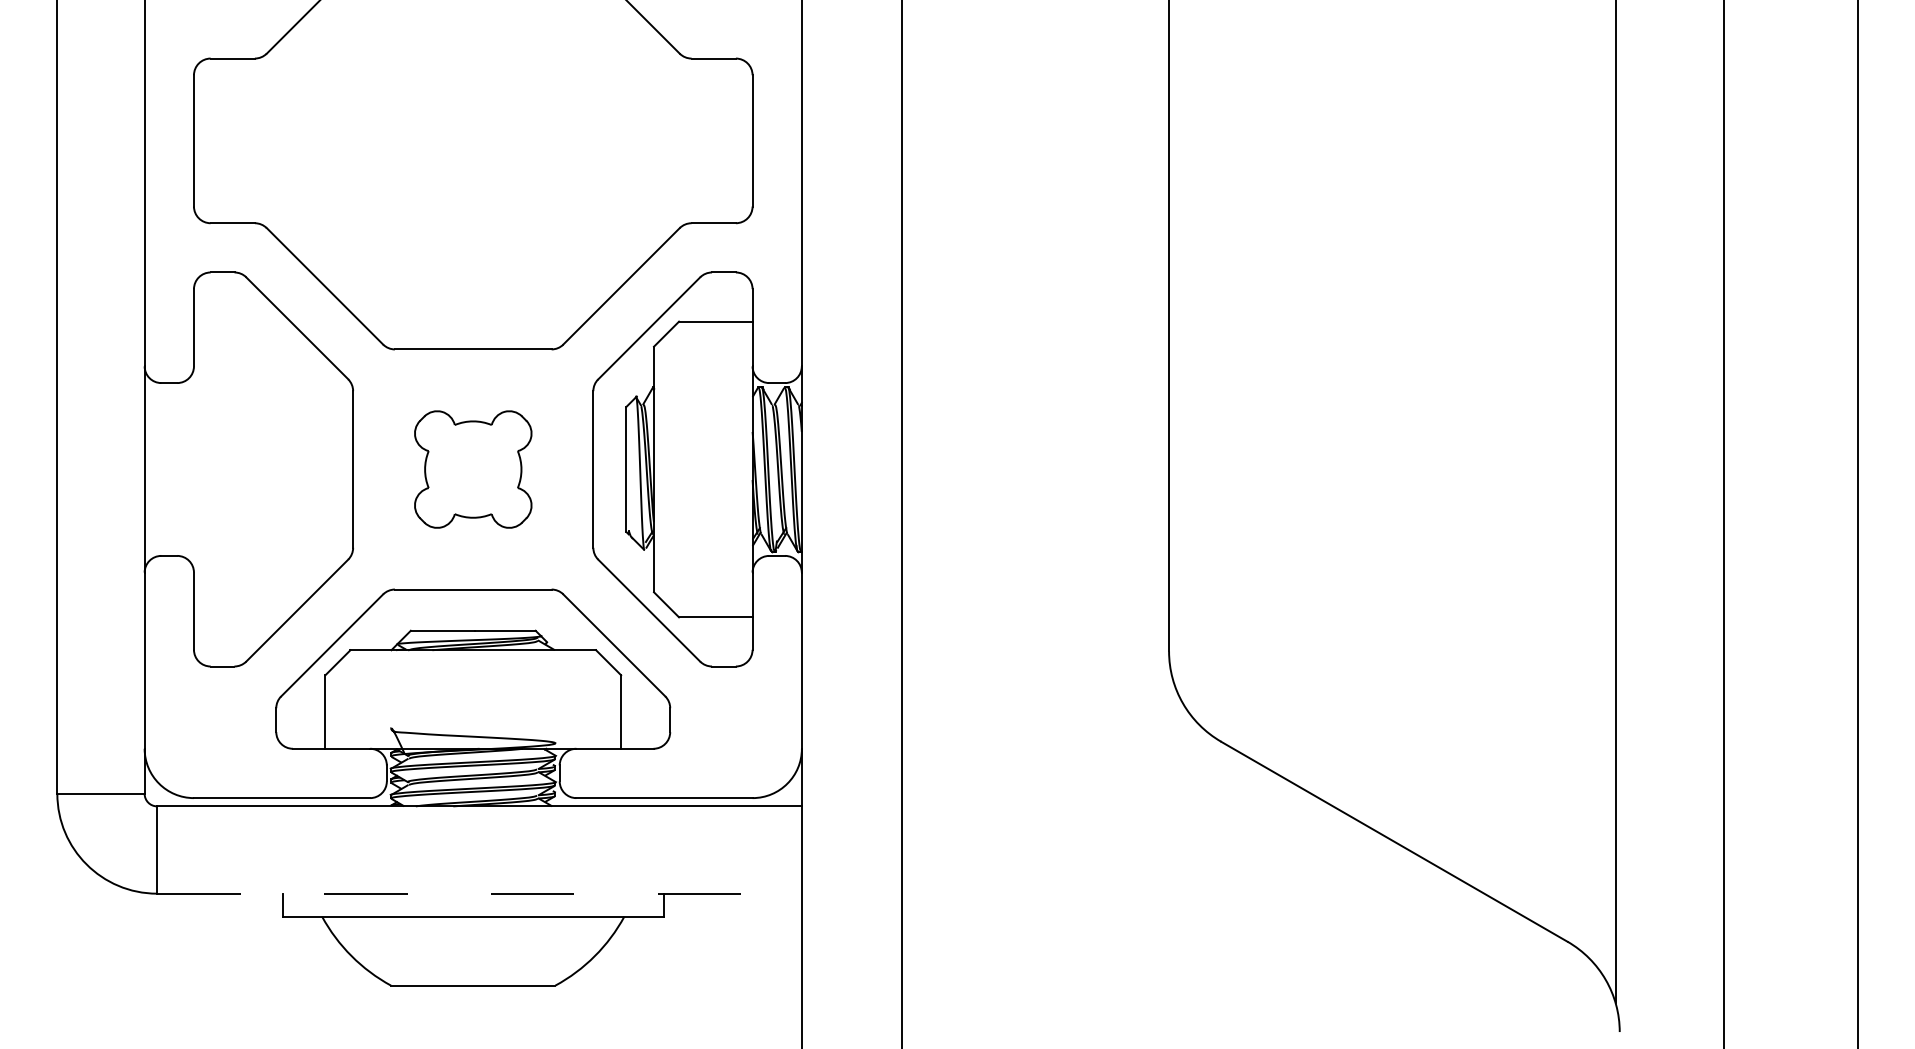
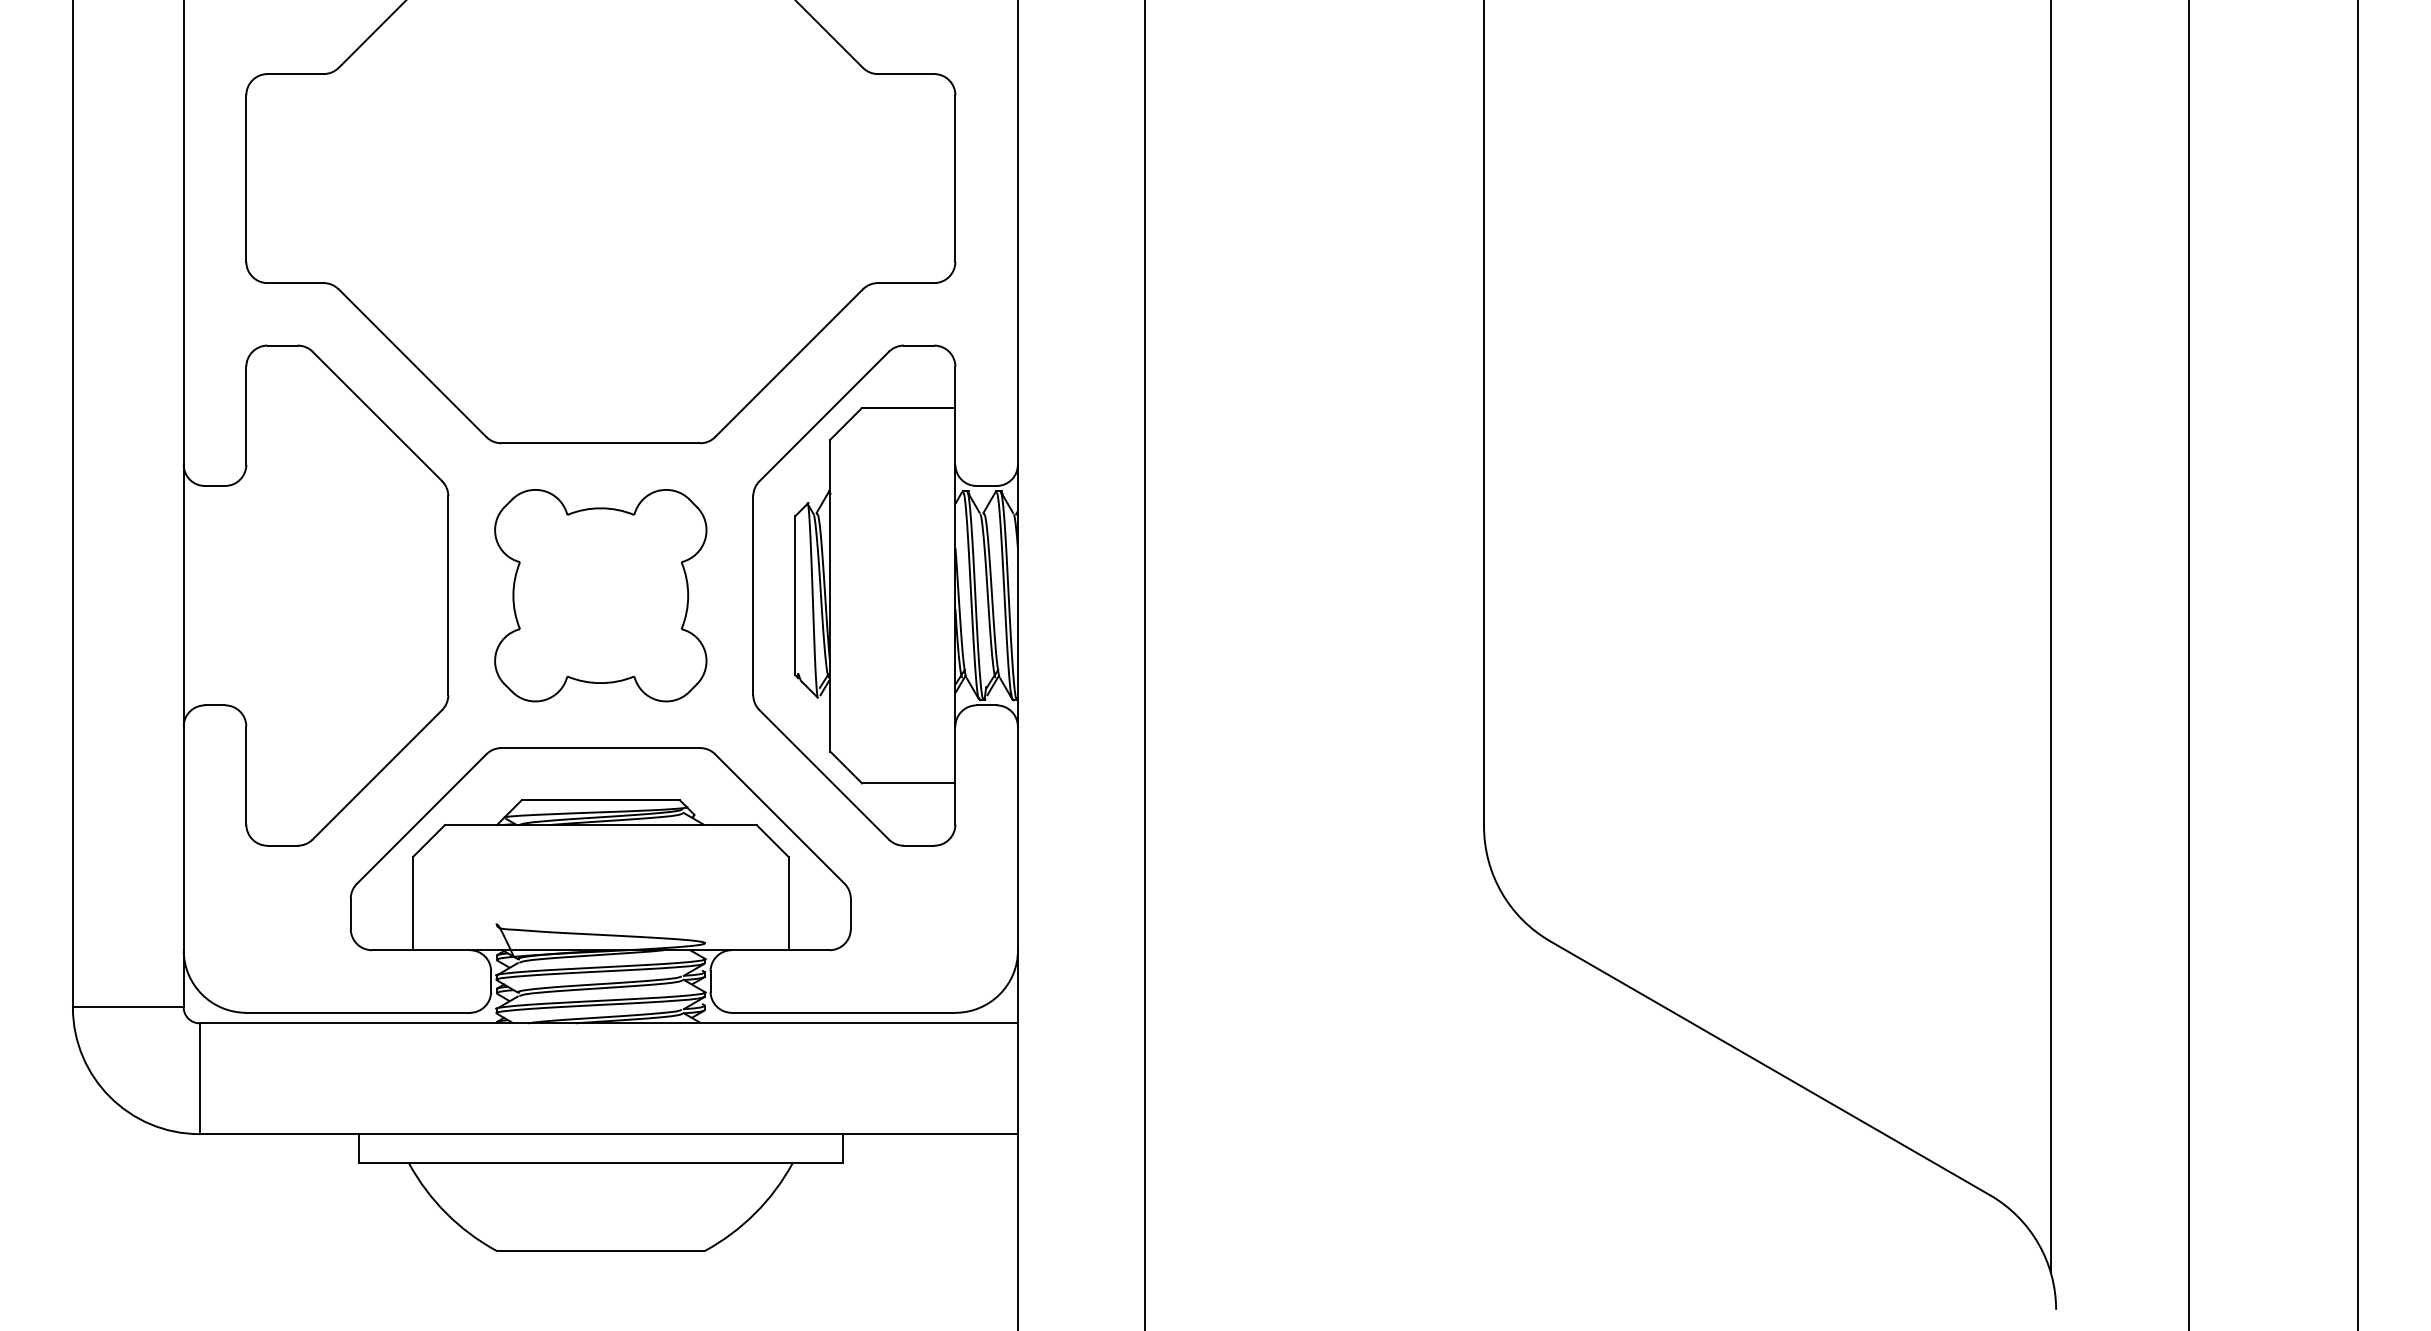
part: (473, 469) -> (600, 595), size x1.43
line: (480, 893) -> (609, 1134), dashed -> solid

